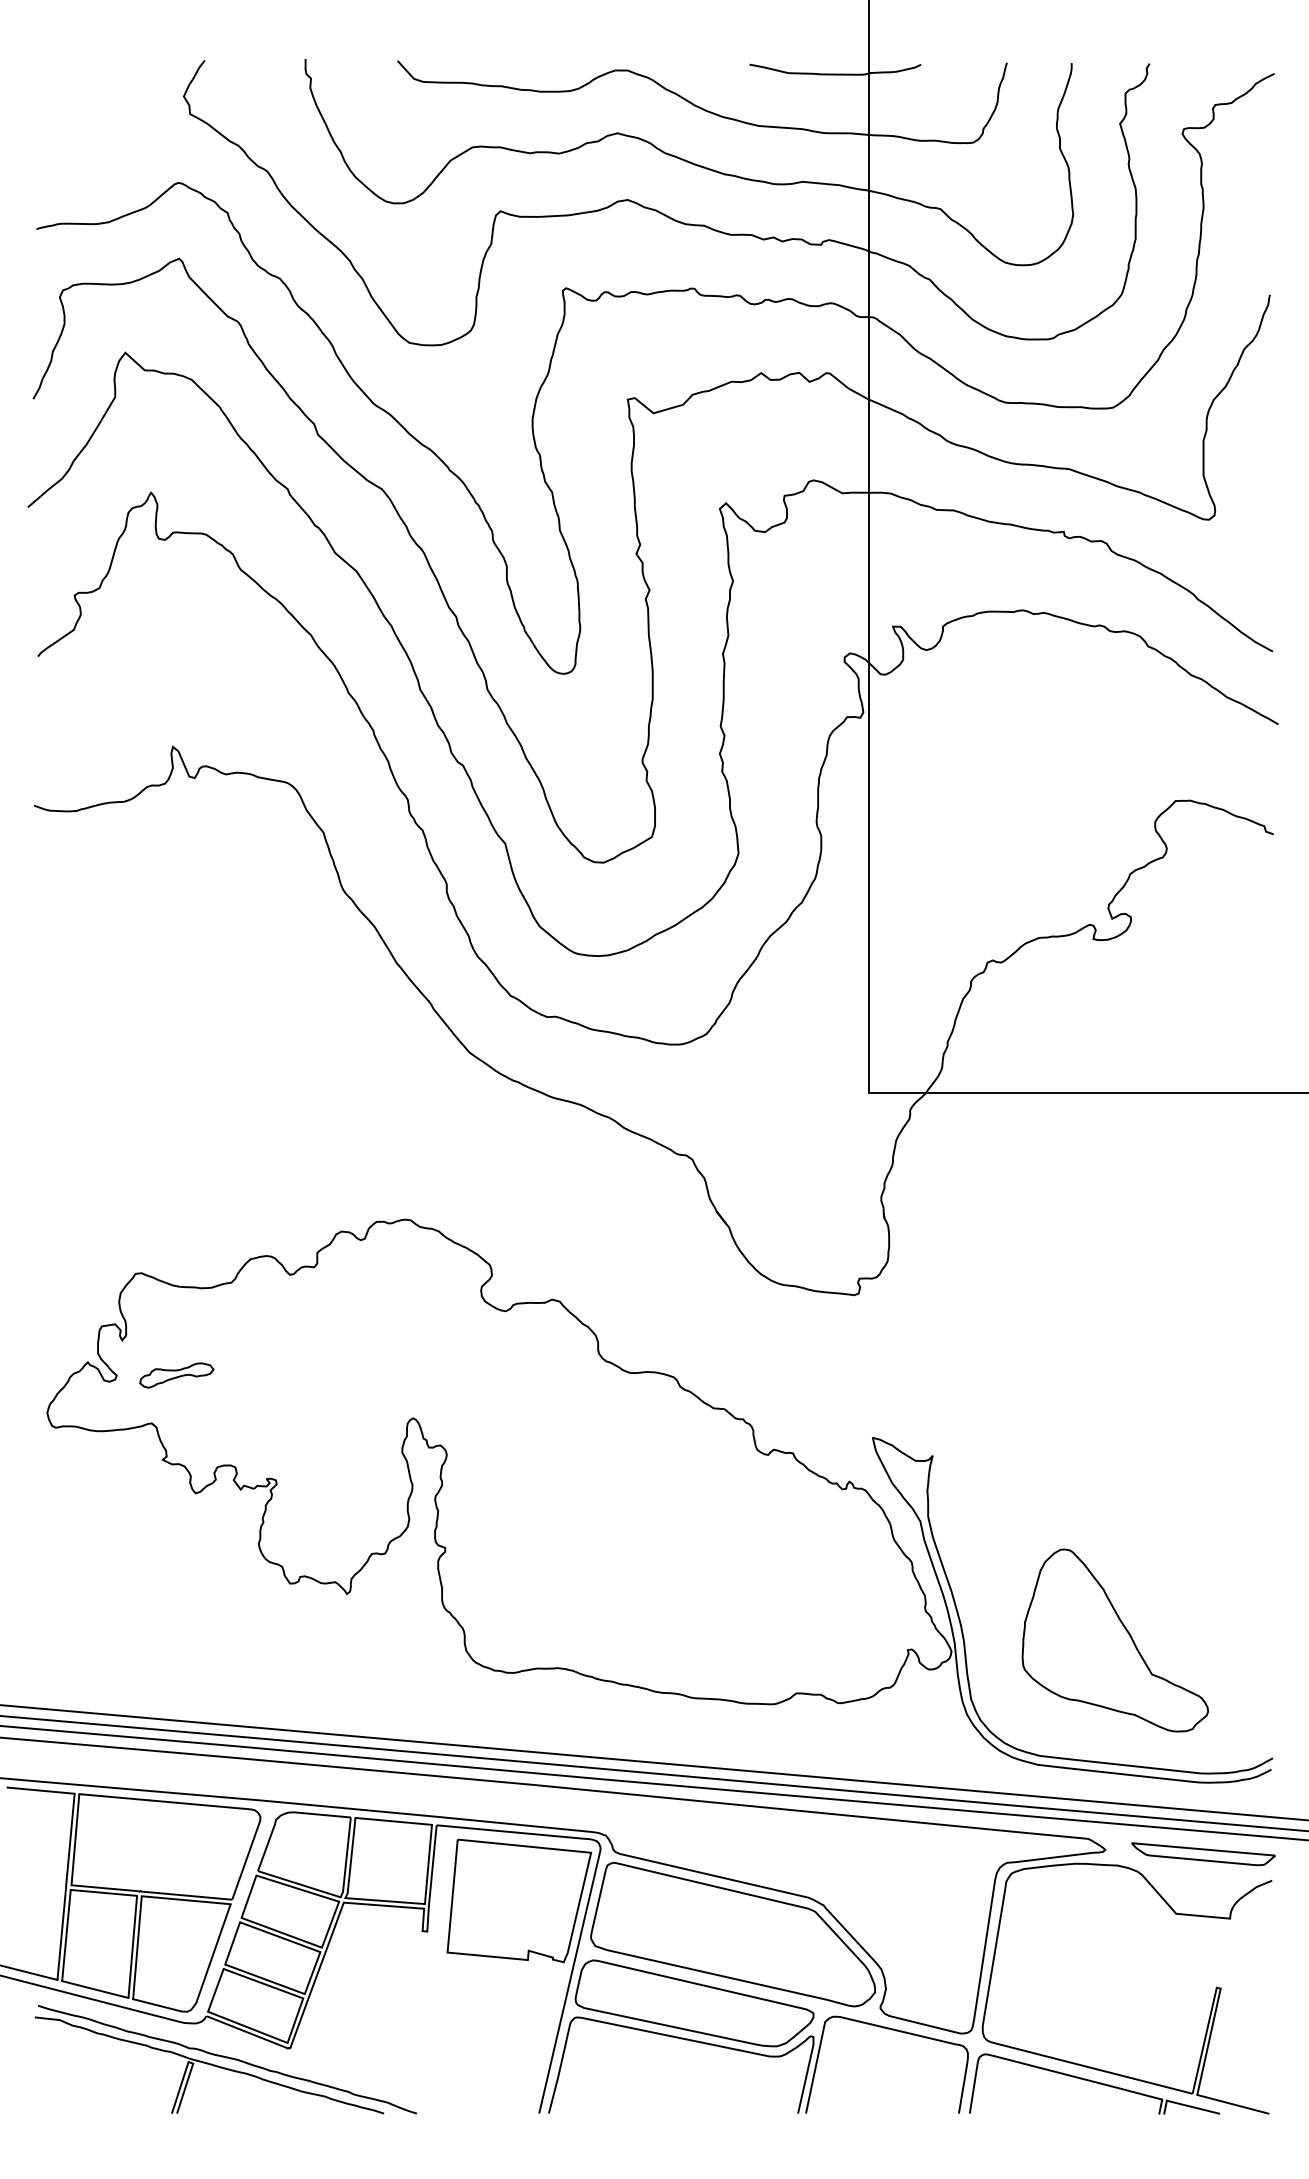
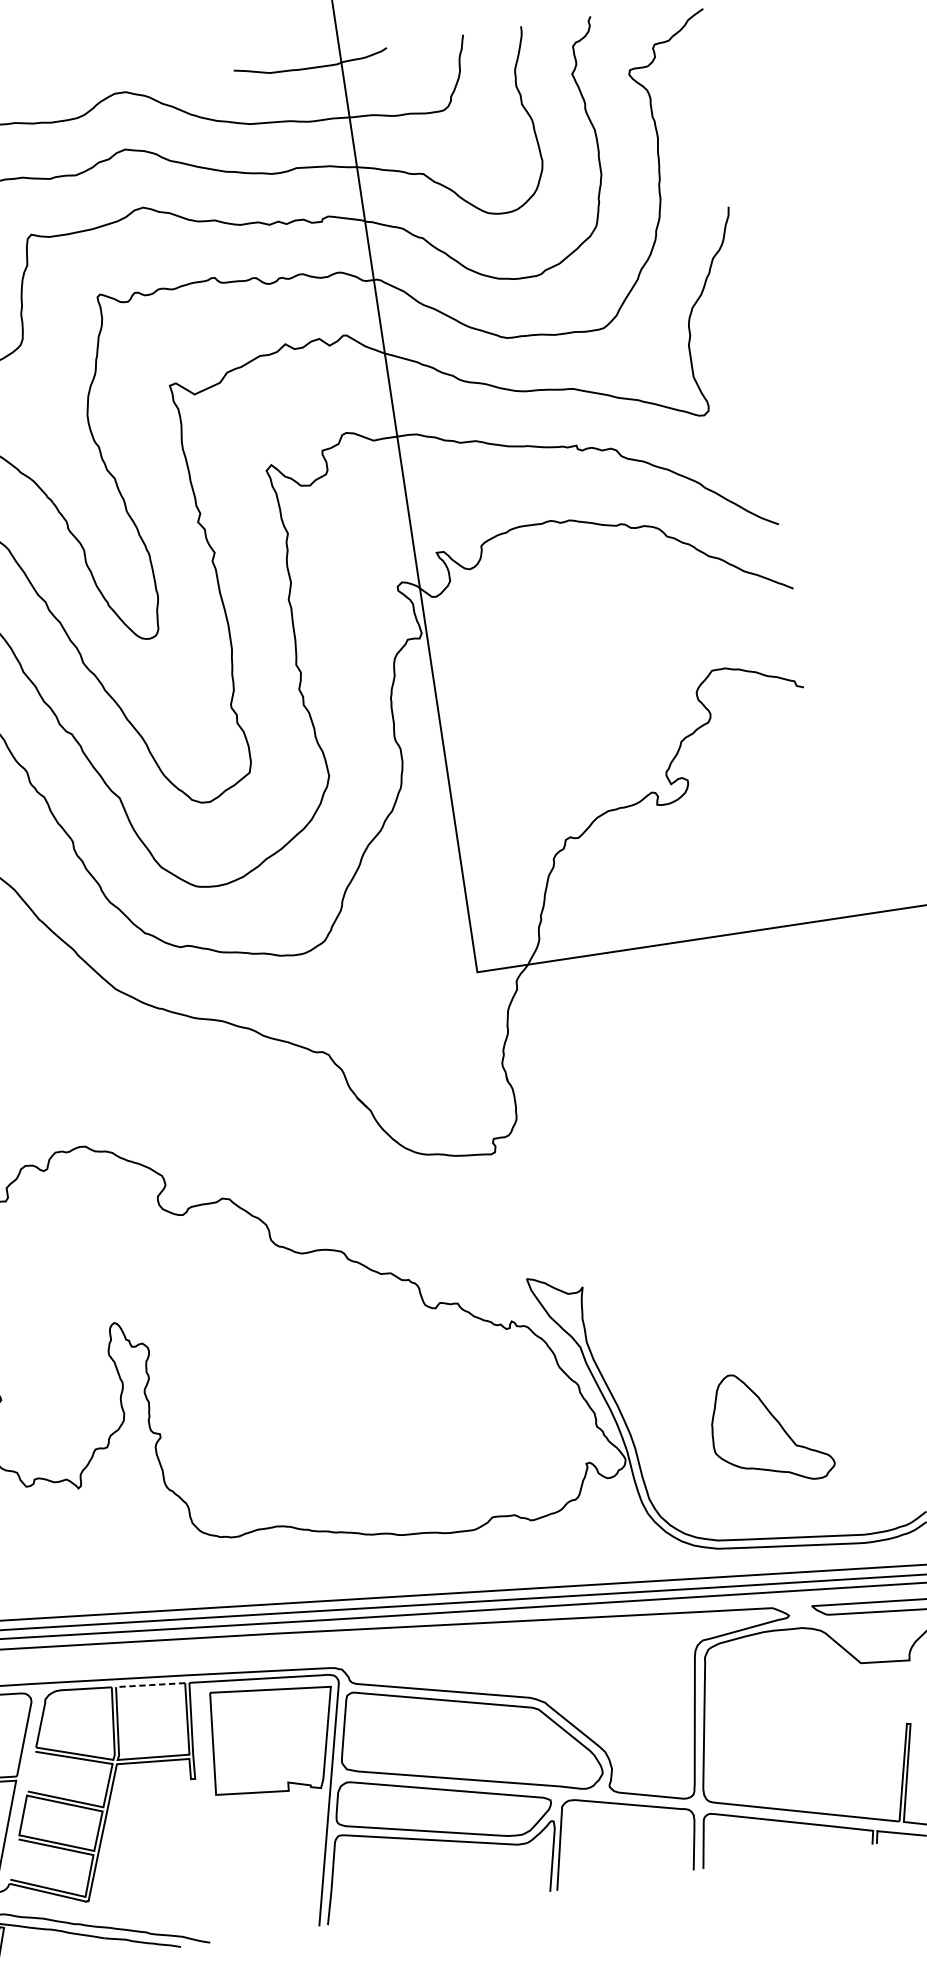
part: (1115, 1640) -> (770, 1427), size x0.7
line: (393, 1821) -> (150, 1685), solid -> dashed
line: (248, 1896) -> (31, 1771), removed
line: (215, 1989) -> (14, 1858), removed

